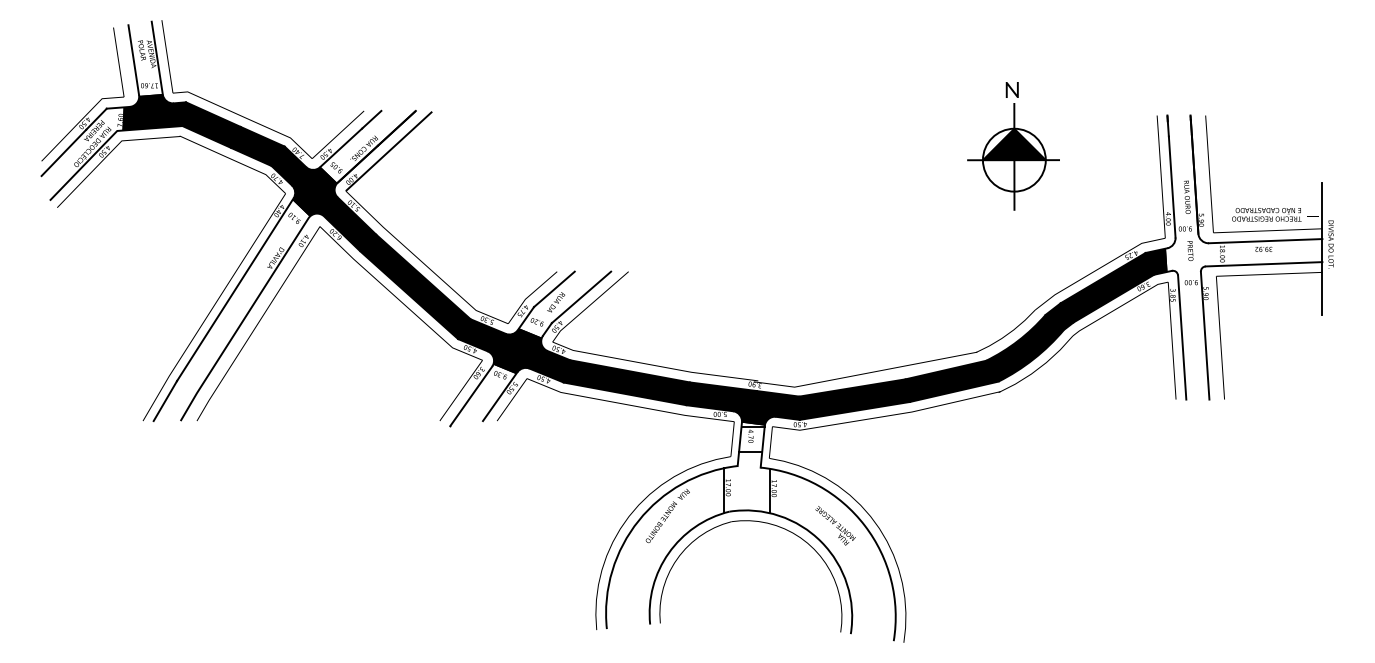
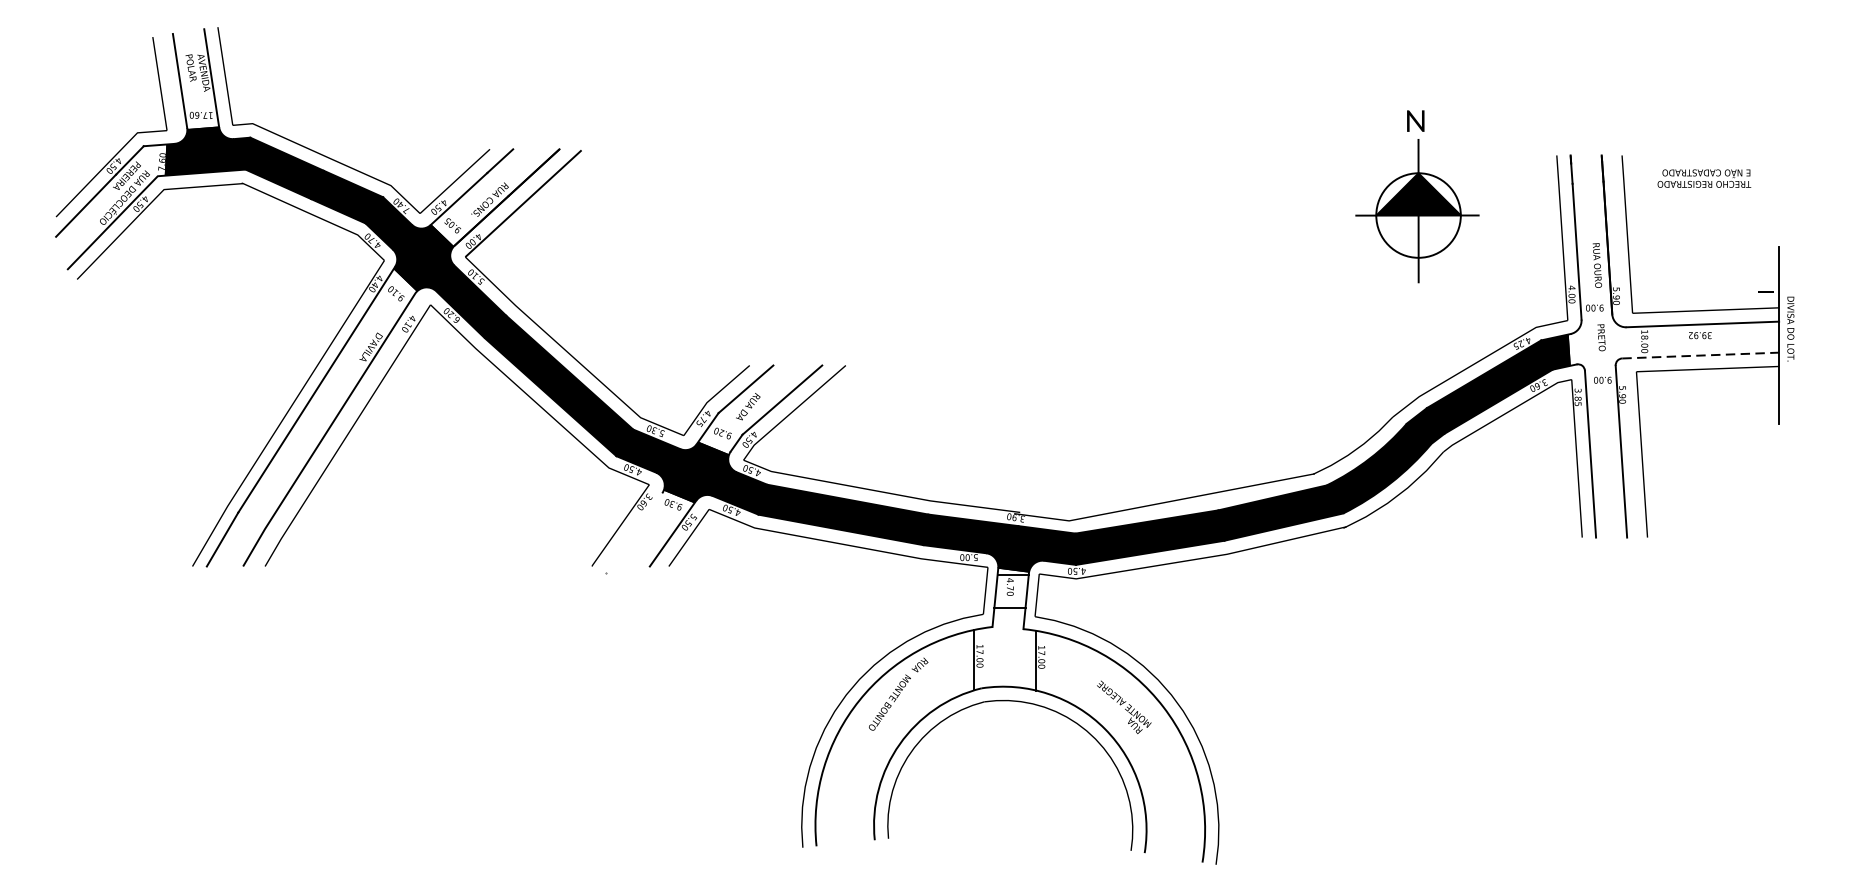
part: (1013, 146) -> (1417, 197), moved
text: (1266, 214) -> (1703, 178), moved
line: (1264, 264) -> (1701, 355), solid -> dashed
line: (471, 396) -> (634, 533), removed

